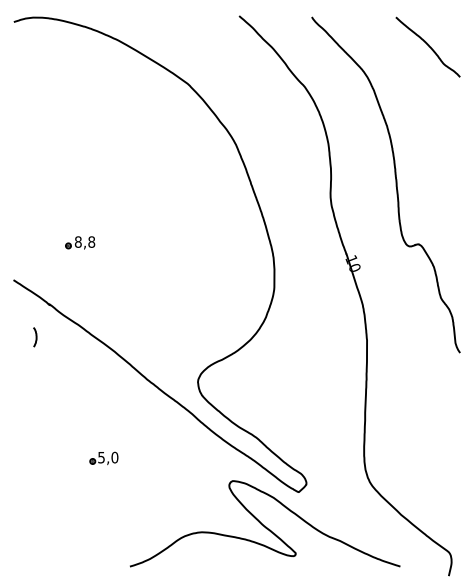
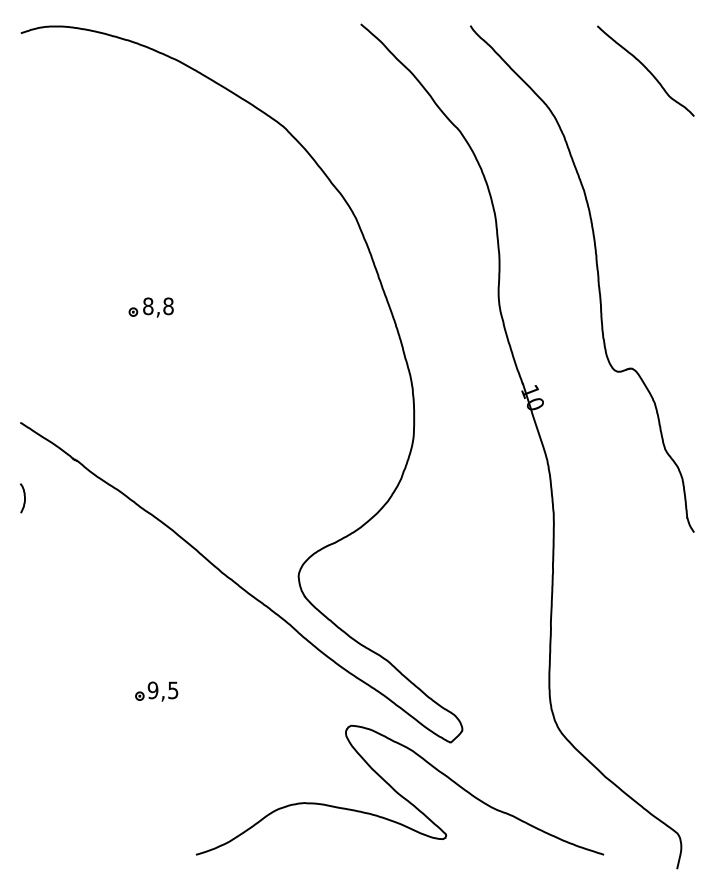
part: (80, 242) -> (151, 306), moved
curve: (35, 337) -> (23, 498), moved
text: (108, 457) -> (163, 690), 5,0 -> 9,5

